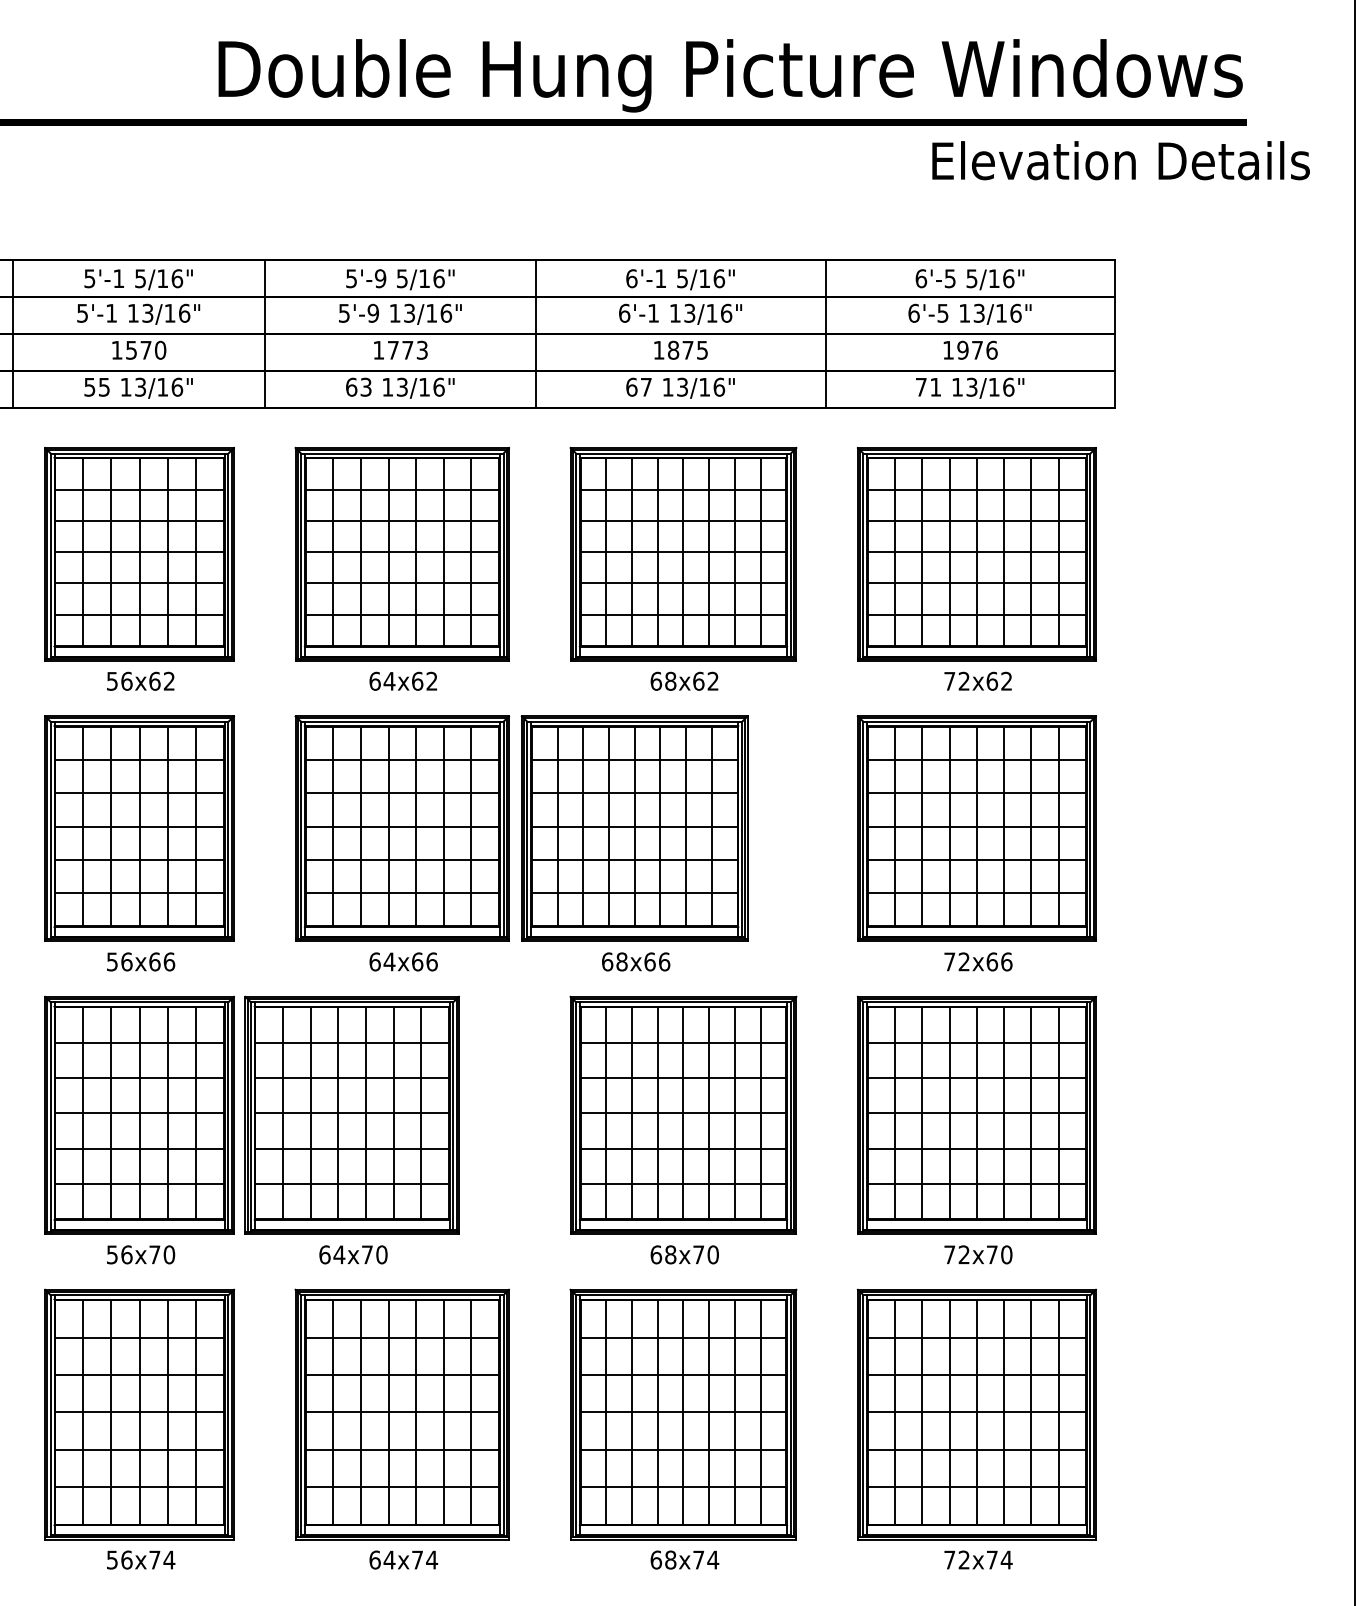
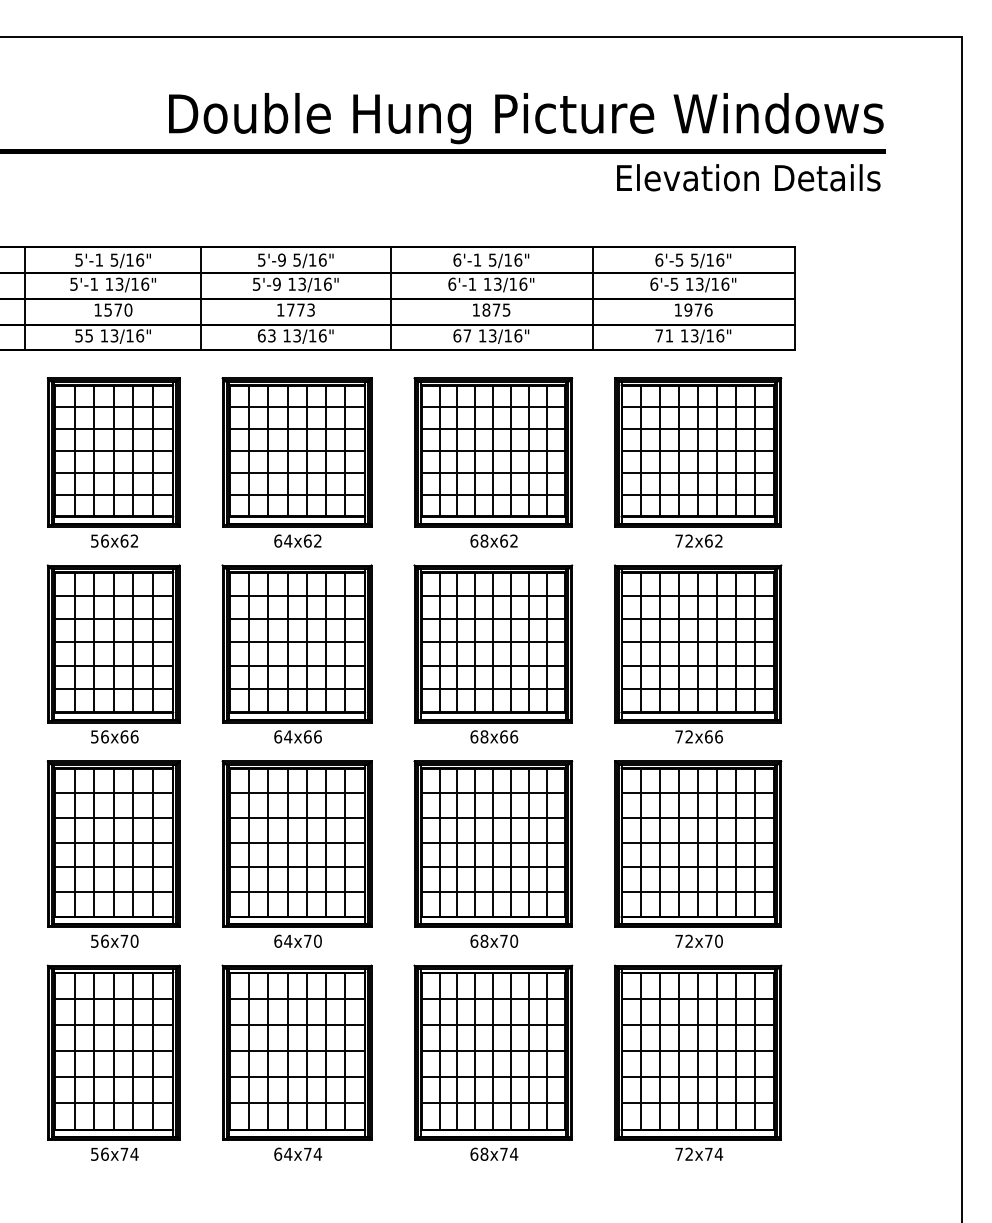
text: (1120, 160) -> (748, 177), moved
part: (634, 842) -> (493, 653), moved
part: (351, 1128) -> (296, 853), moved

